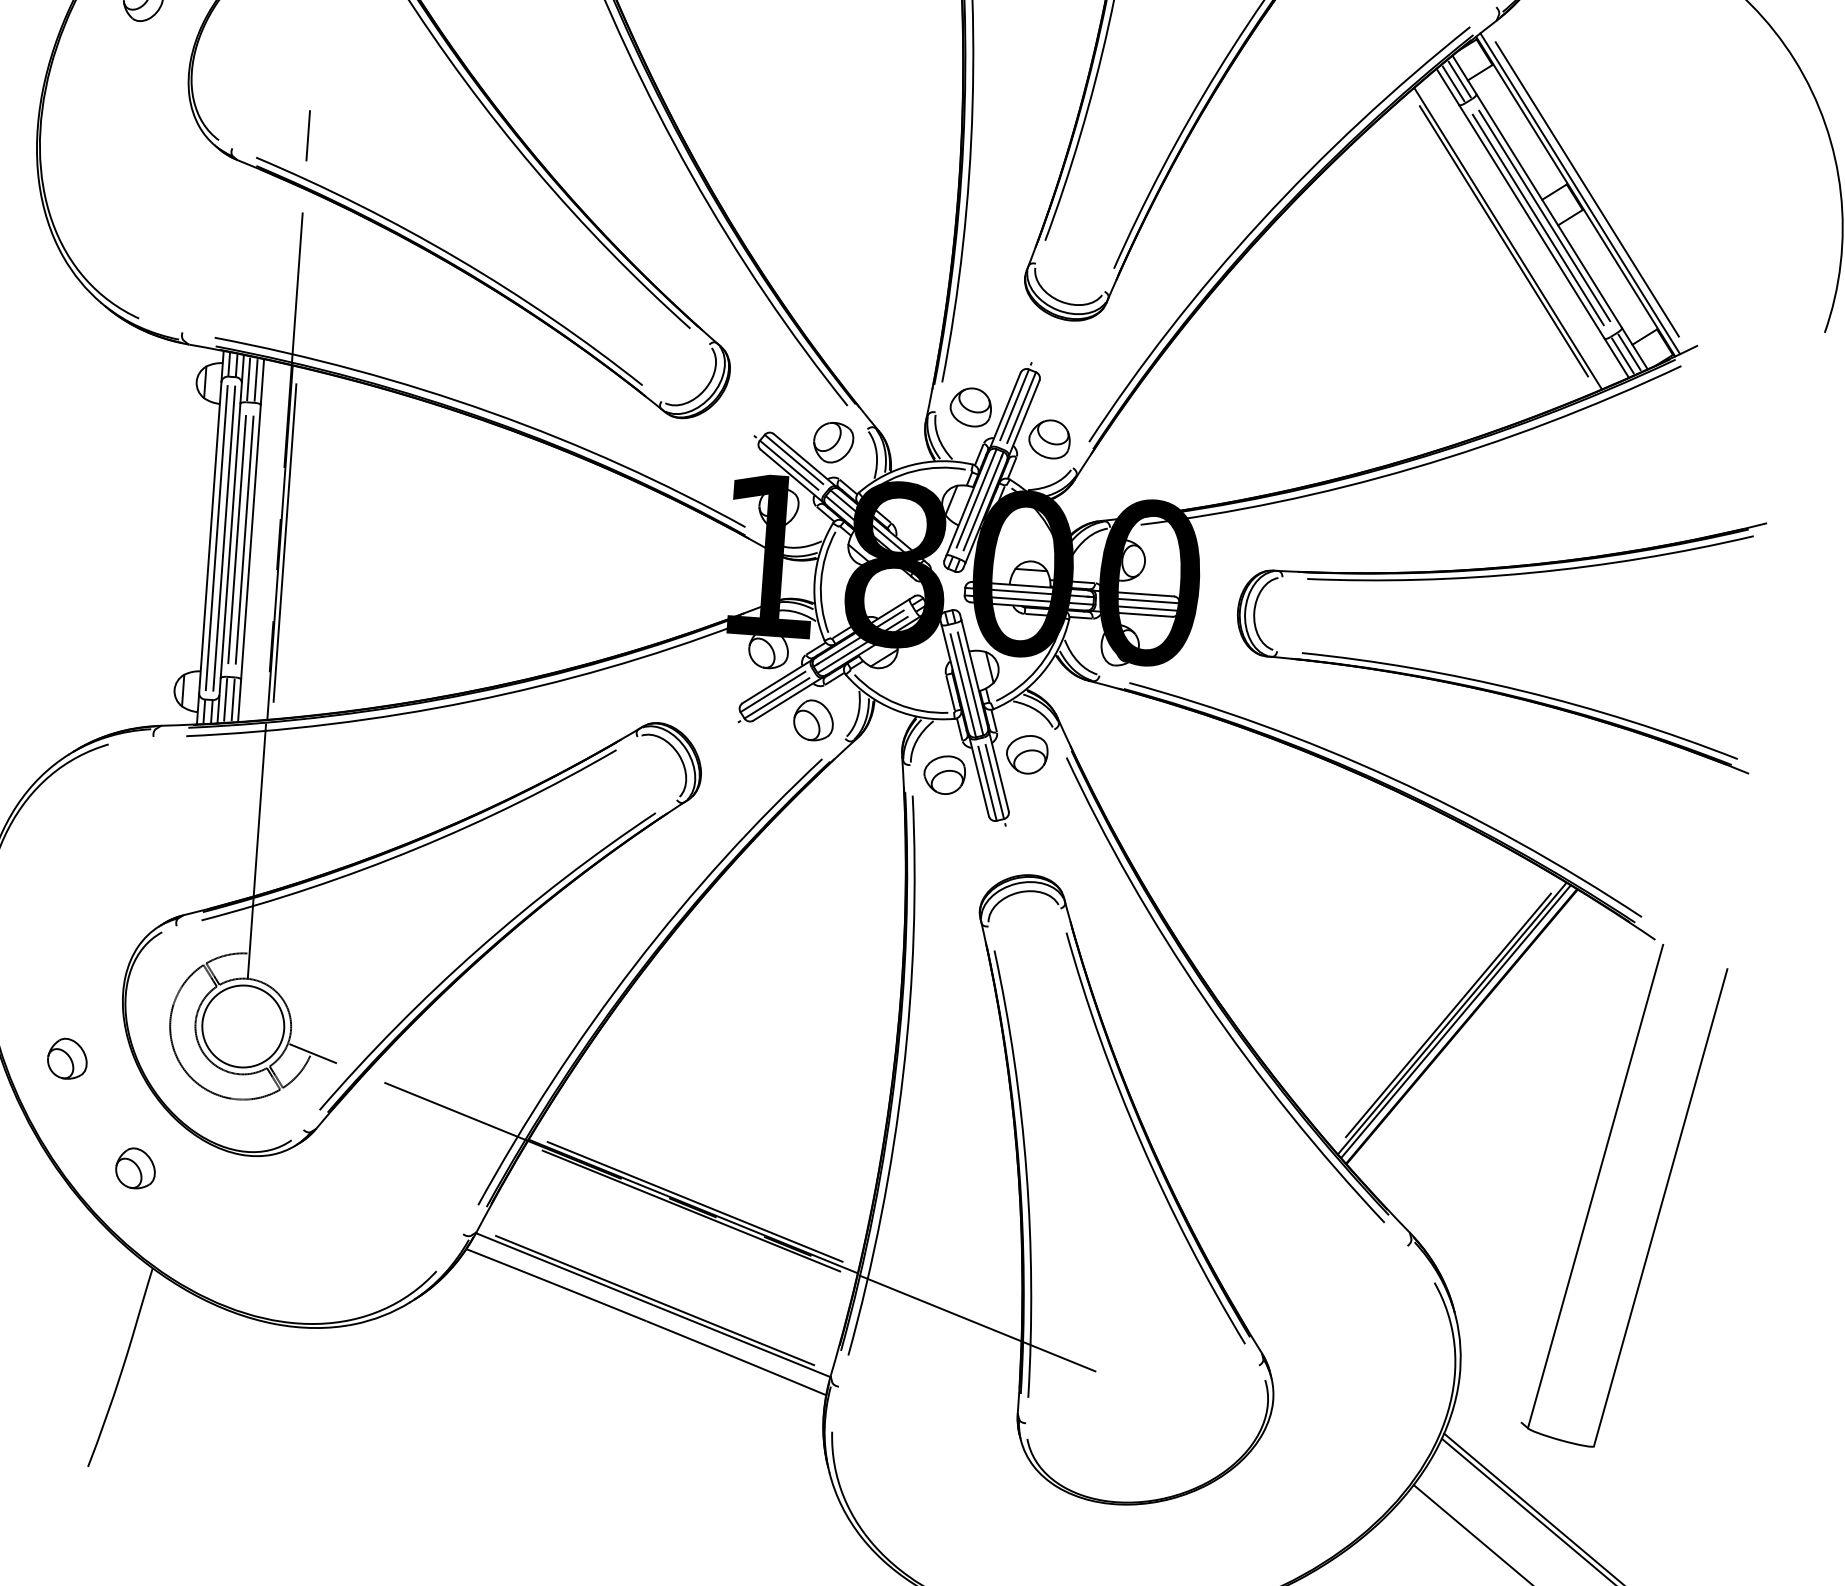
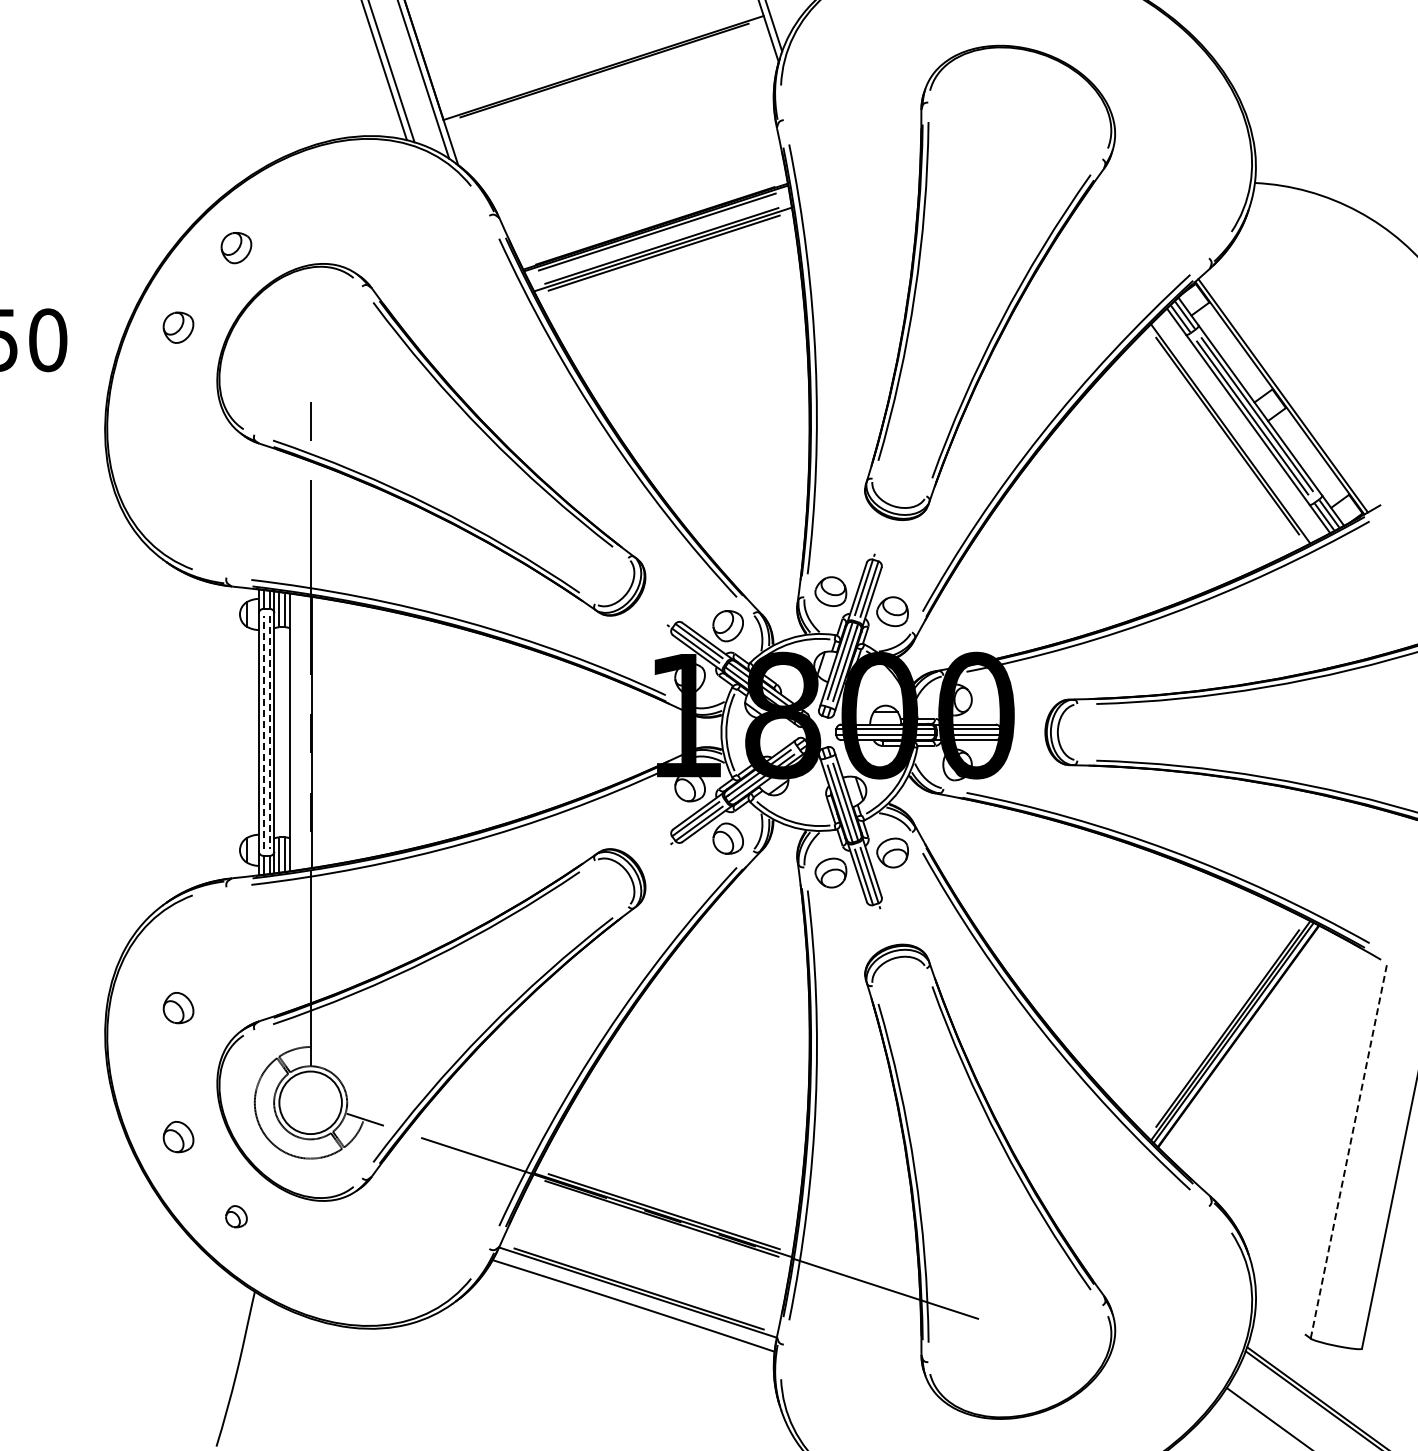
line: (1587, 189) -> (1288, 392), removed
line: (216, 536) -> (263, 731), solid -> dashed
line: (224, 538) -> (269, 732), solid -> dashed
line: (237, 538) -> (279, 731), removed
line: (245, 538) -> (285, 731), removed
line: (285, 541) -> (316, 731), removed
part: (79, 890) -> (178, 1008), added
part: (135, 1168) -> (236, 1216), size x0.7
line: (1594, 1186) -> (1348, 1150), solid -> dashed

